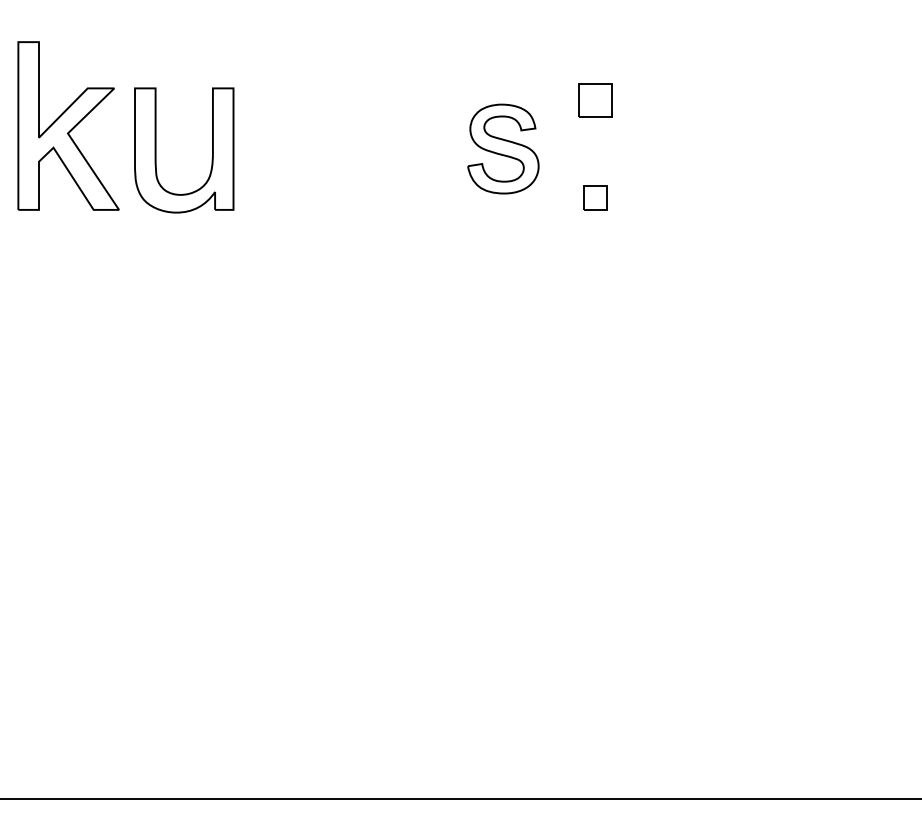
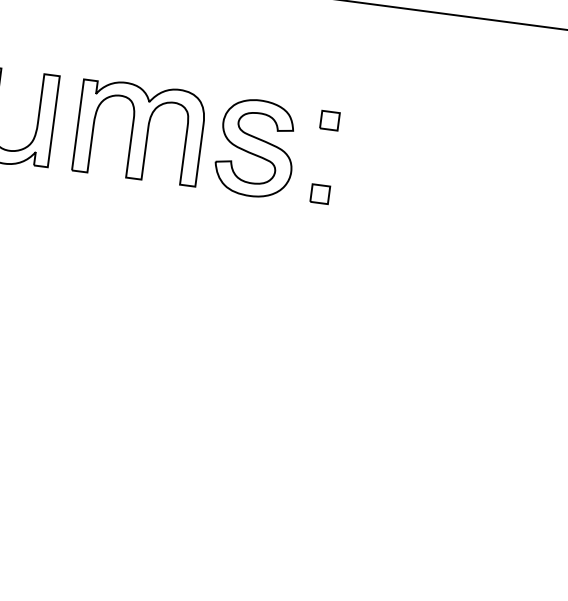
part: (595, 99) -> (329, 120), size x0.71
part: (347, 147) -> (139, 131), added
part: (503, 148) -> (256, 147), size x1.43

